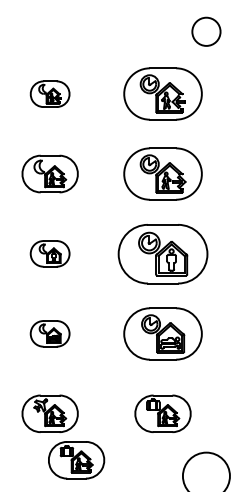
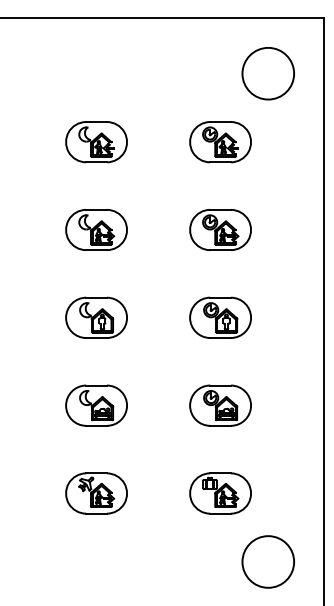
circle: (206, 31) -> (268, 73), size x1.67
part: (50, 94) -> (96, 142), size x1.43
part: (162, 94) -> (220, 142), size x0.71
part: (162, 173) -> (220, 229), size x0.71
part: (50, 253) -> (96, 317), size x1.43
part: (162, 253) -> (220, 317), size x0.62
part: (50, 333) -> (96, 405), size x1.43
part: (162, 333) -> (220, 405), size x0.71
part: (76, 460) -> (125, 544), removed

